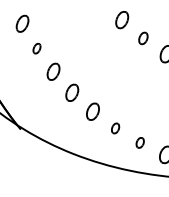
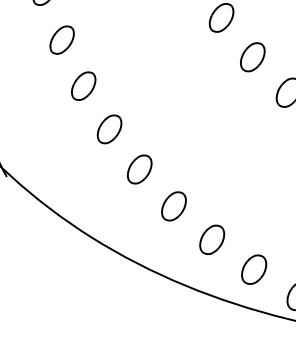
part: (143, 38) -> (252, 57), size x1.43
part: (36, 48) -> (61, 39), size x1.67
part: (115, 128) -> (173, 206), size x1.67
part: (140, 142) -> (213, 239), size x1.67

